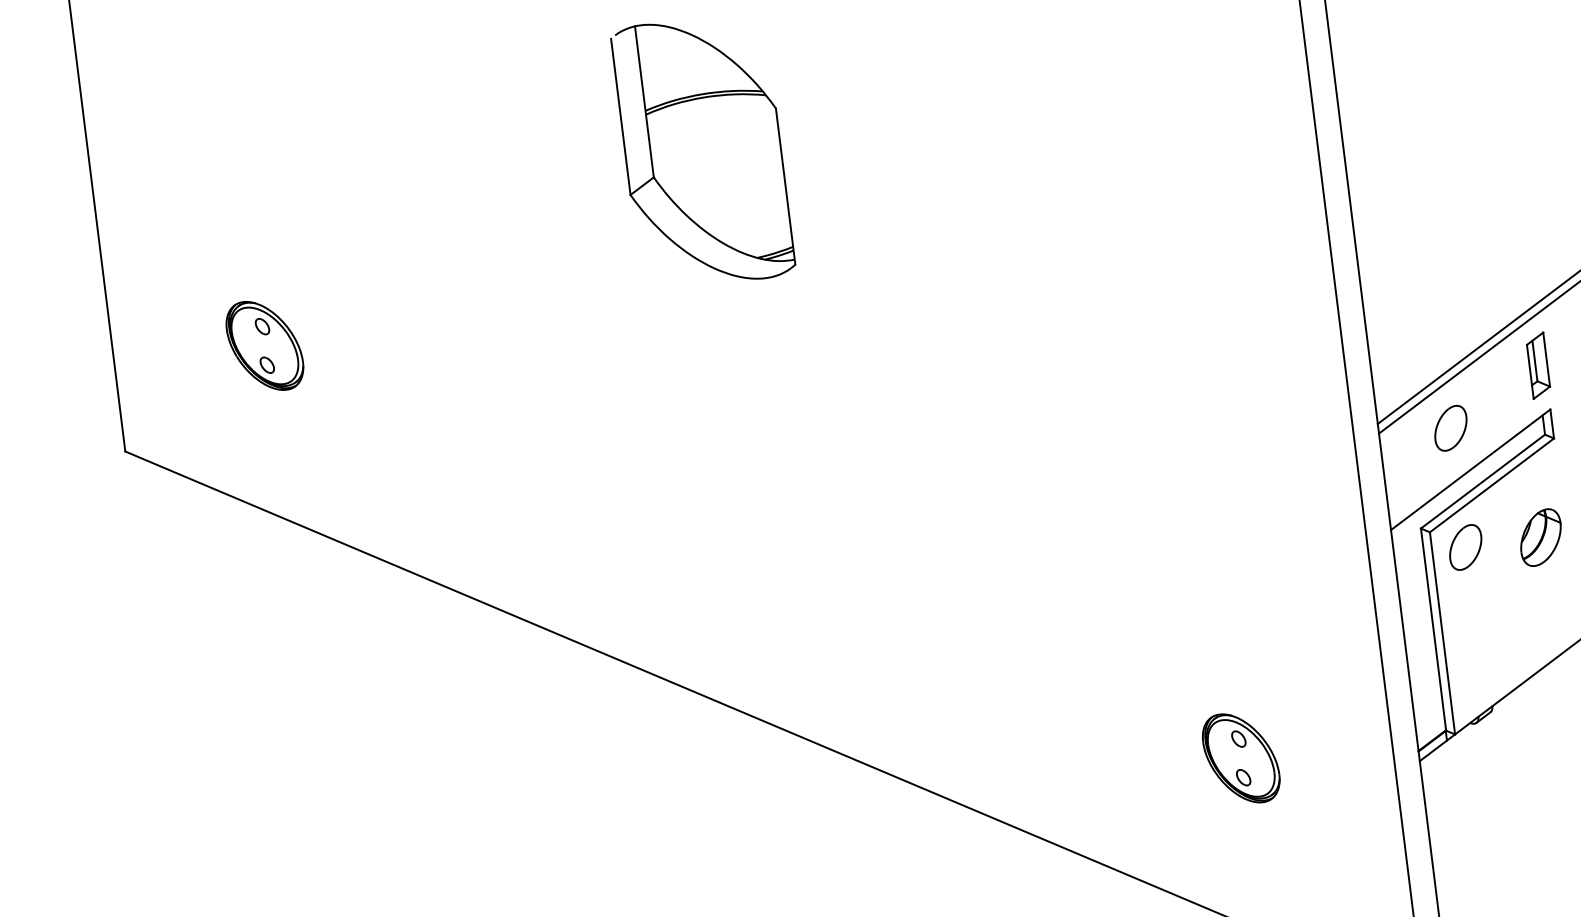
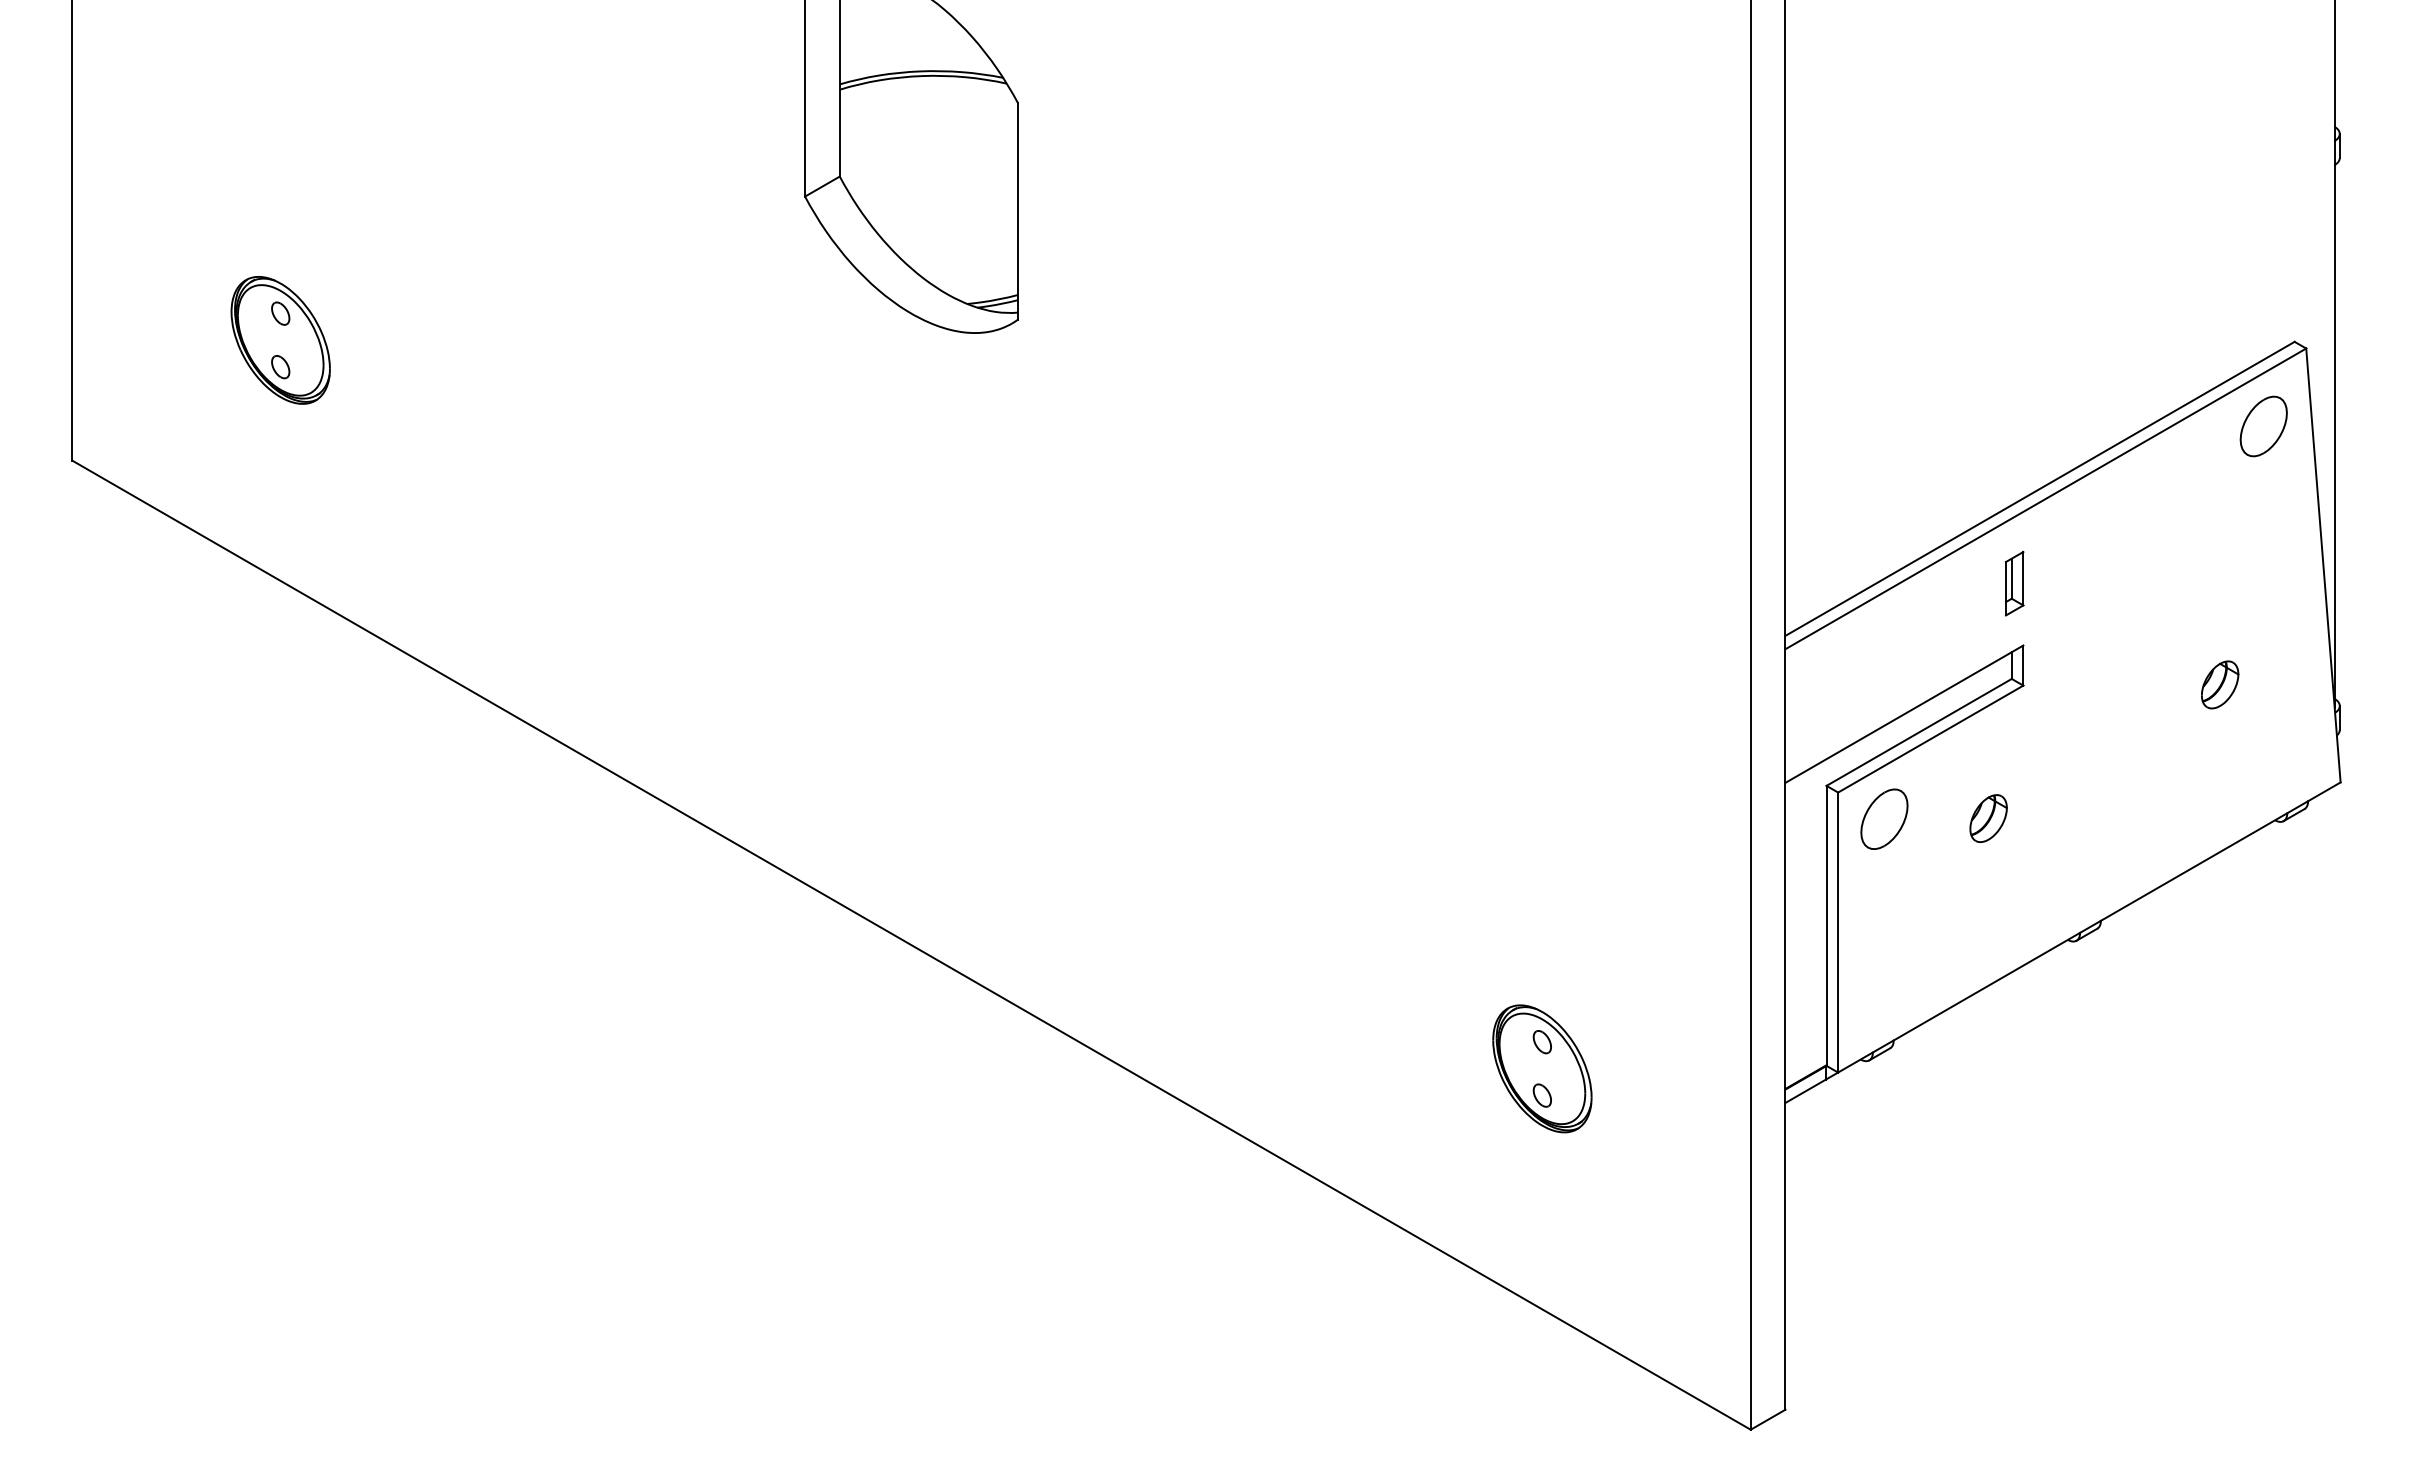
part: (1538, 365) -> (2014, 583), size x0.71
part: (1450, 427) -> (1884, 653), removed
part: (1540, 537) -> (1988, 818), size x0.62

